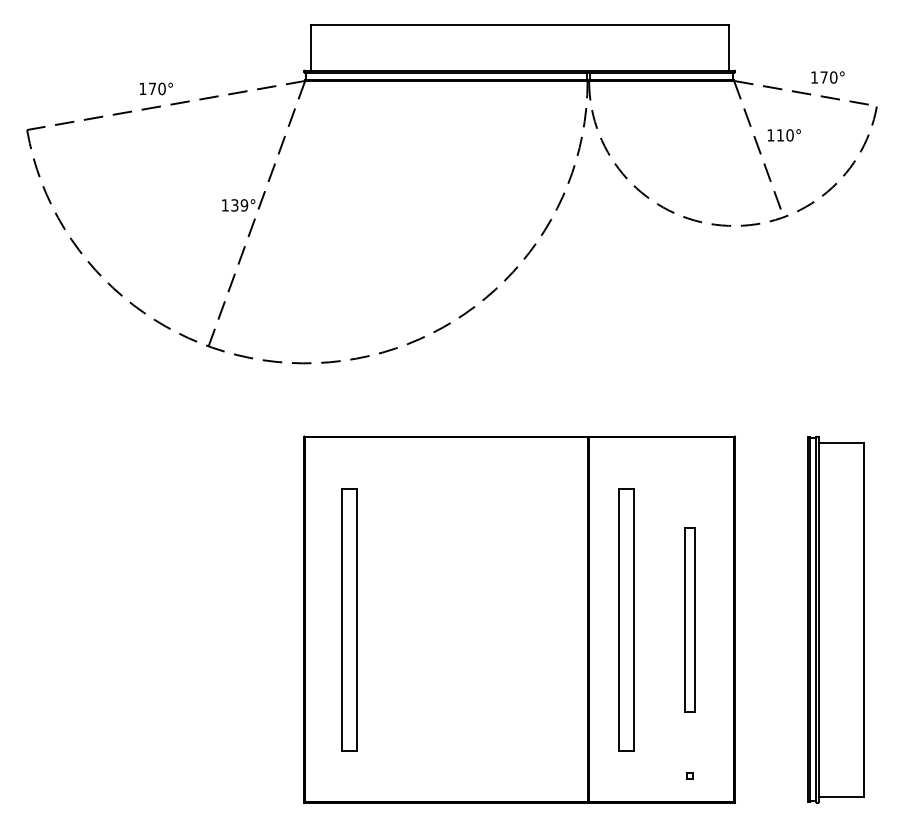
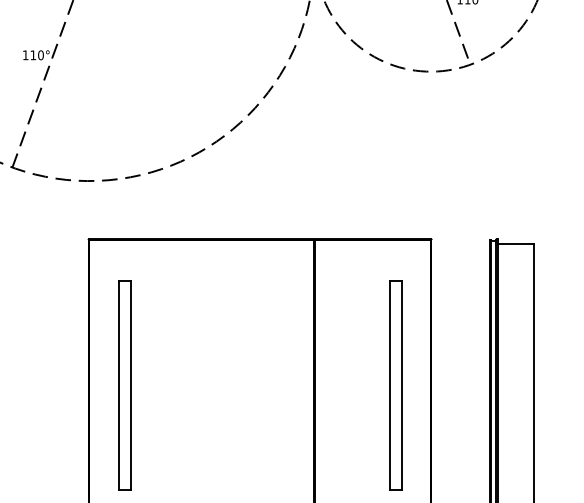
text: (239, 205) -> (37, 55), 139° -> 110°
part: (626, 619) -> (345, 385), removed
part: (689, 619) -> (395, 385), size x1.43

